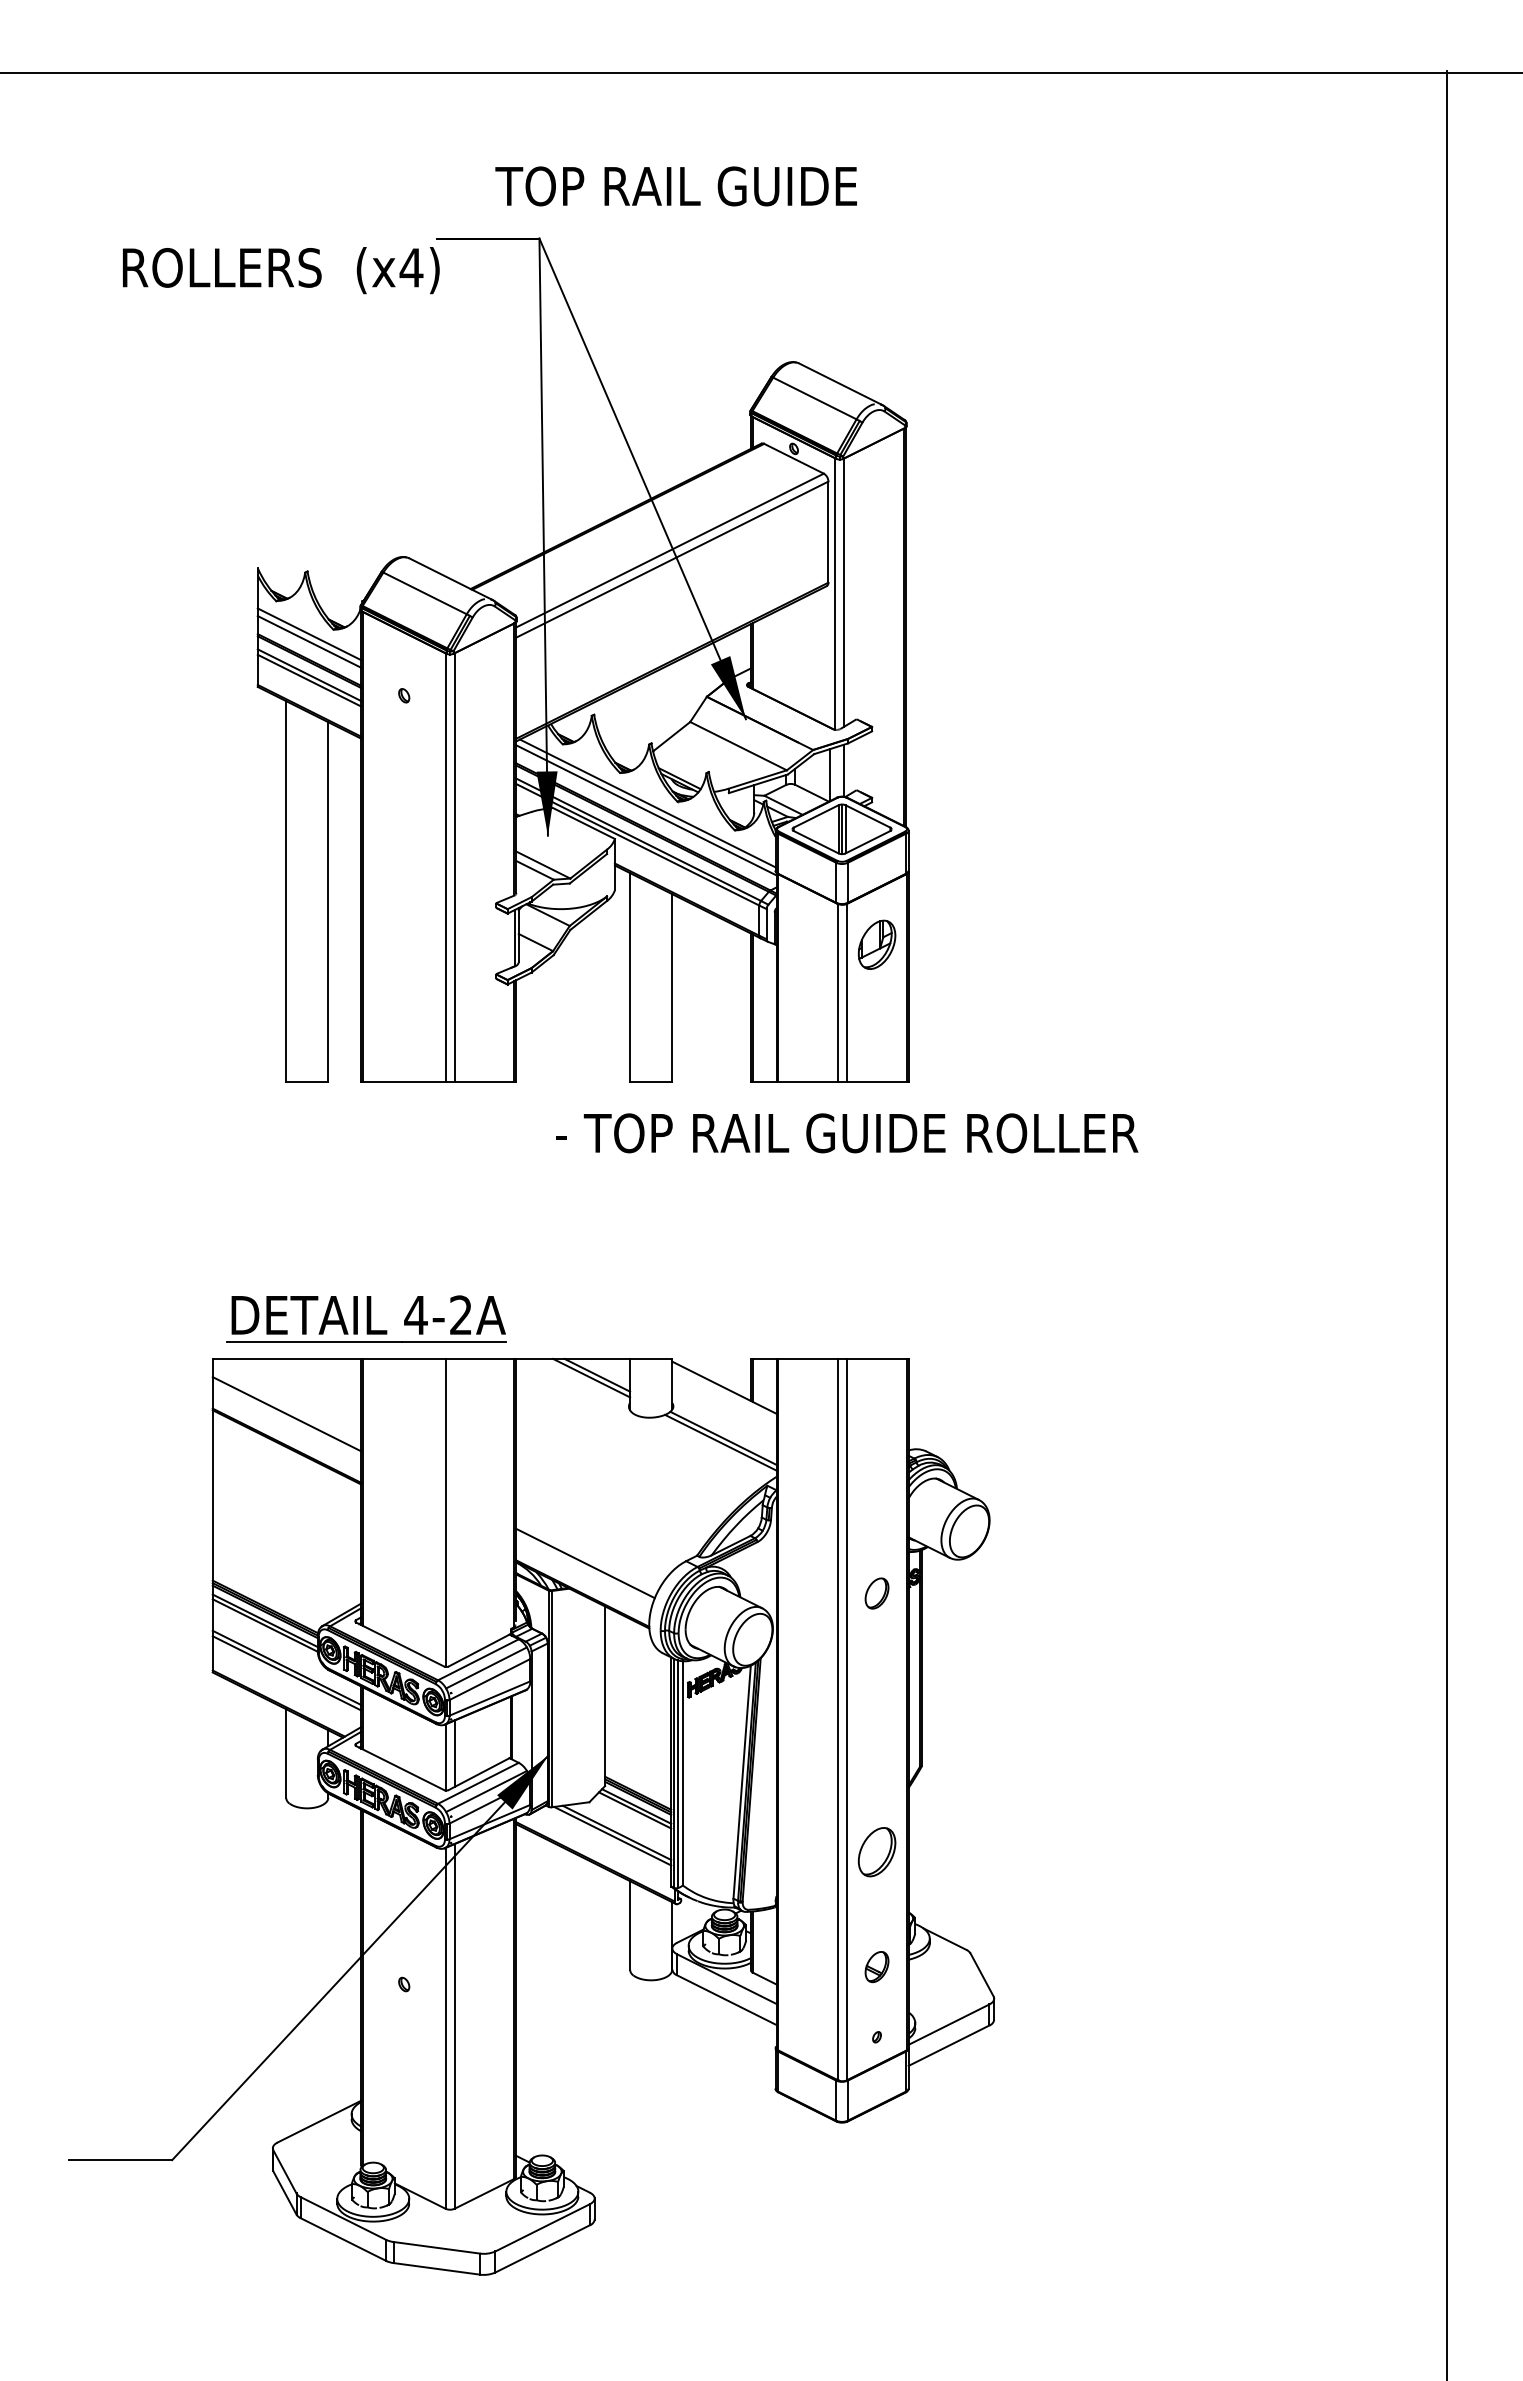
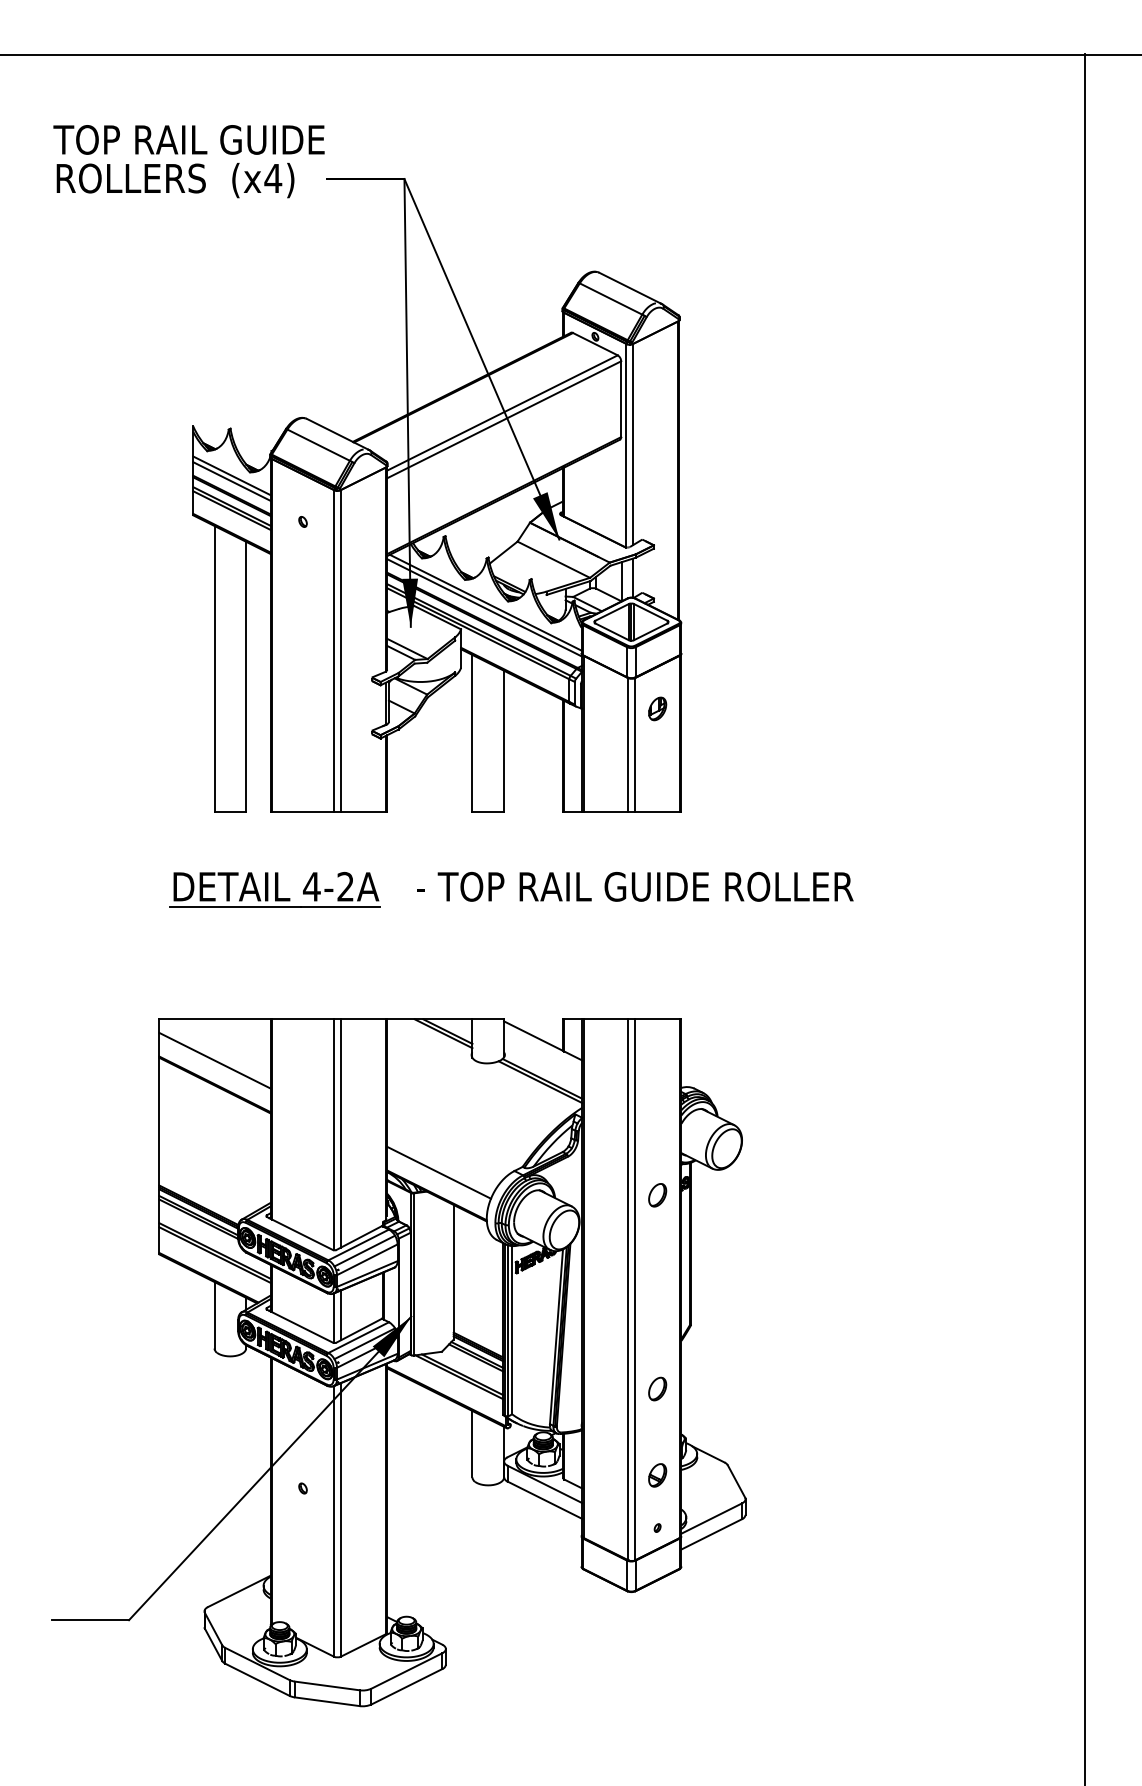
text: (675, 186) -> (188, 140), moved
text: (281, 270) -> (175, 180), moved
part: (876, 945) -> (657, 709), size x0.62
text: (847, 1133) -> (635, 887), moved
part: (366, 1318) -> (274, 889), moved
line: (454, 1510) -> (340, 1133), added
part: (876, 1851) -> (657, 1388), size x0.62

